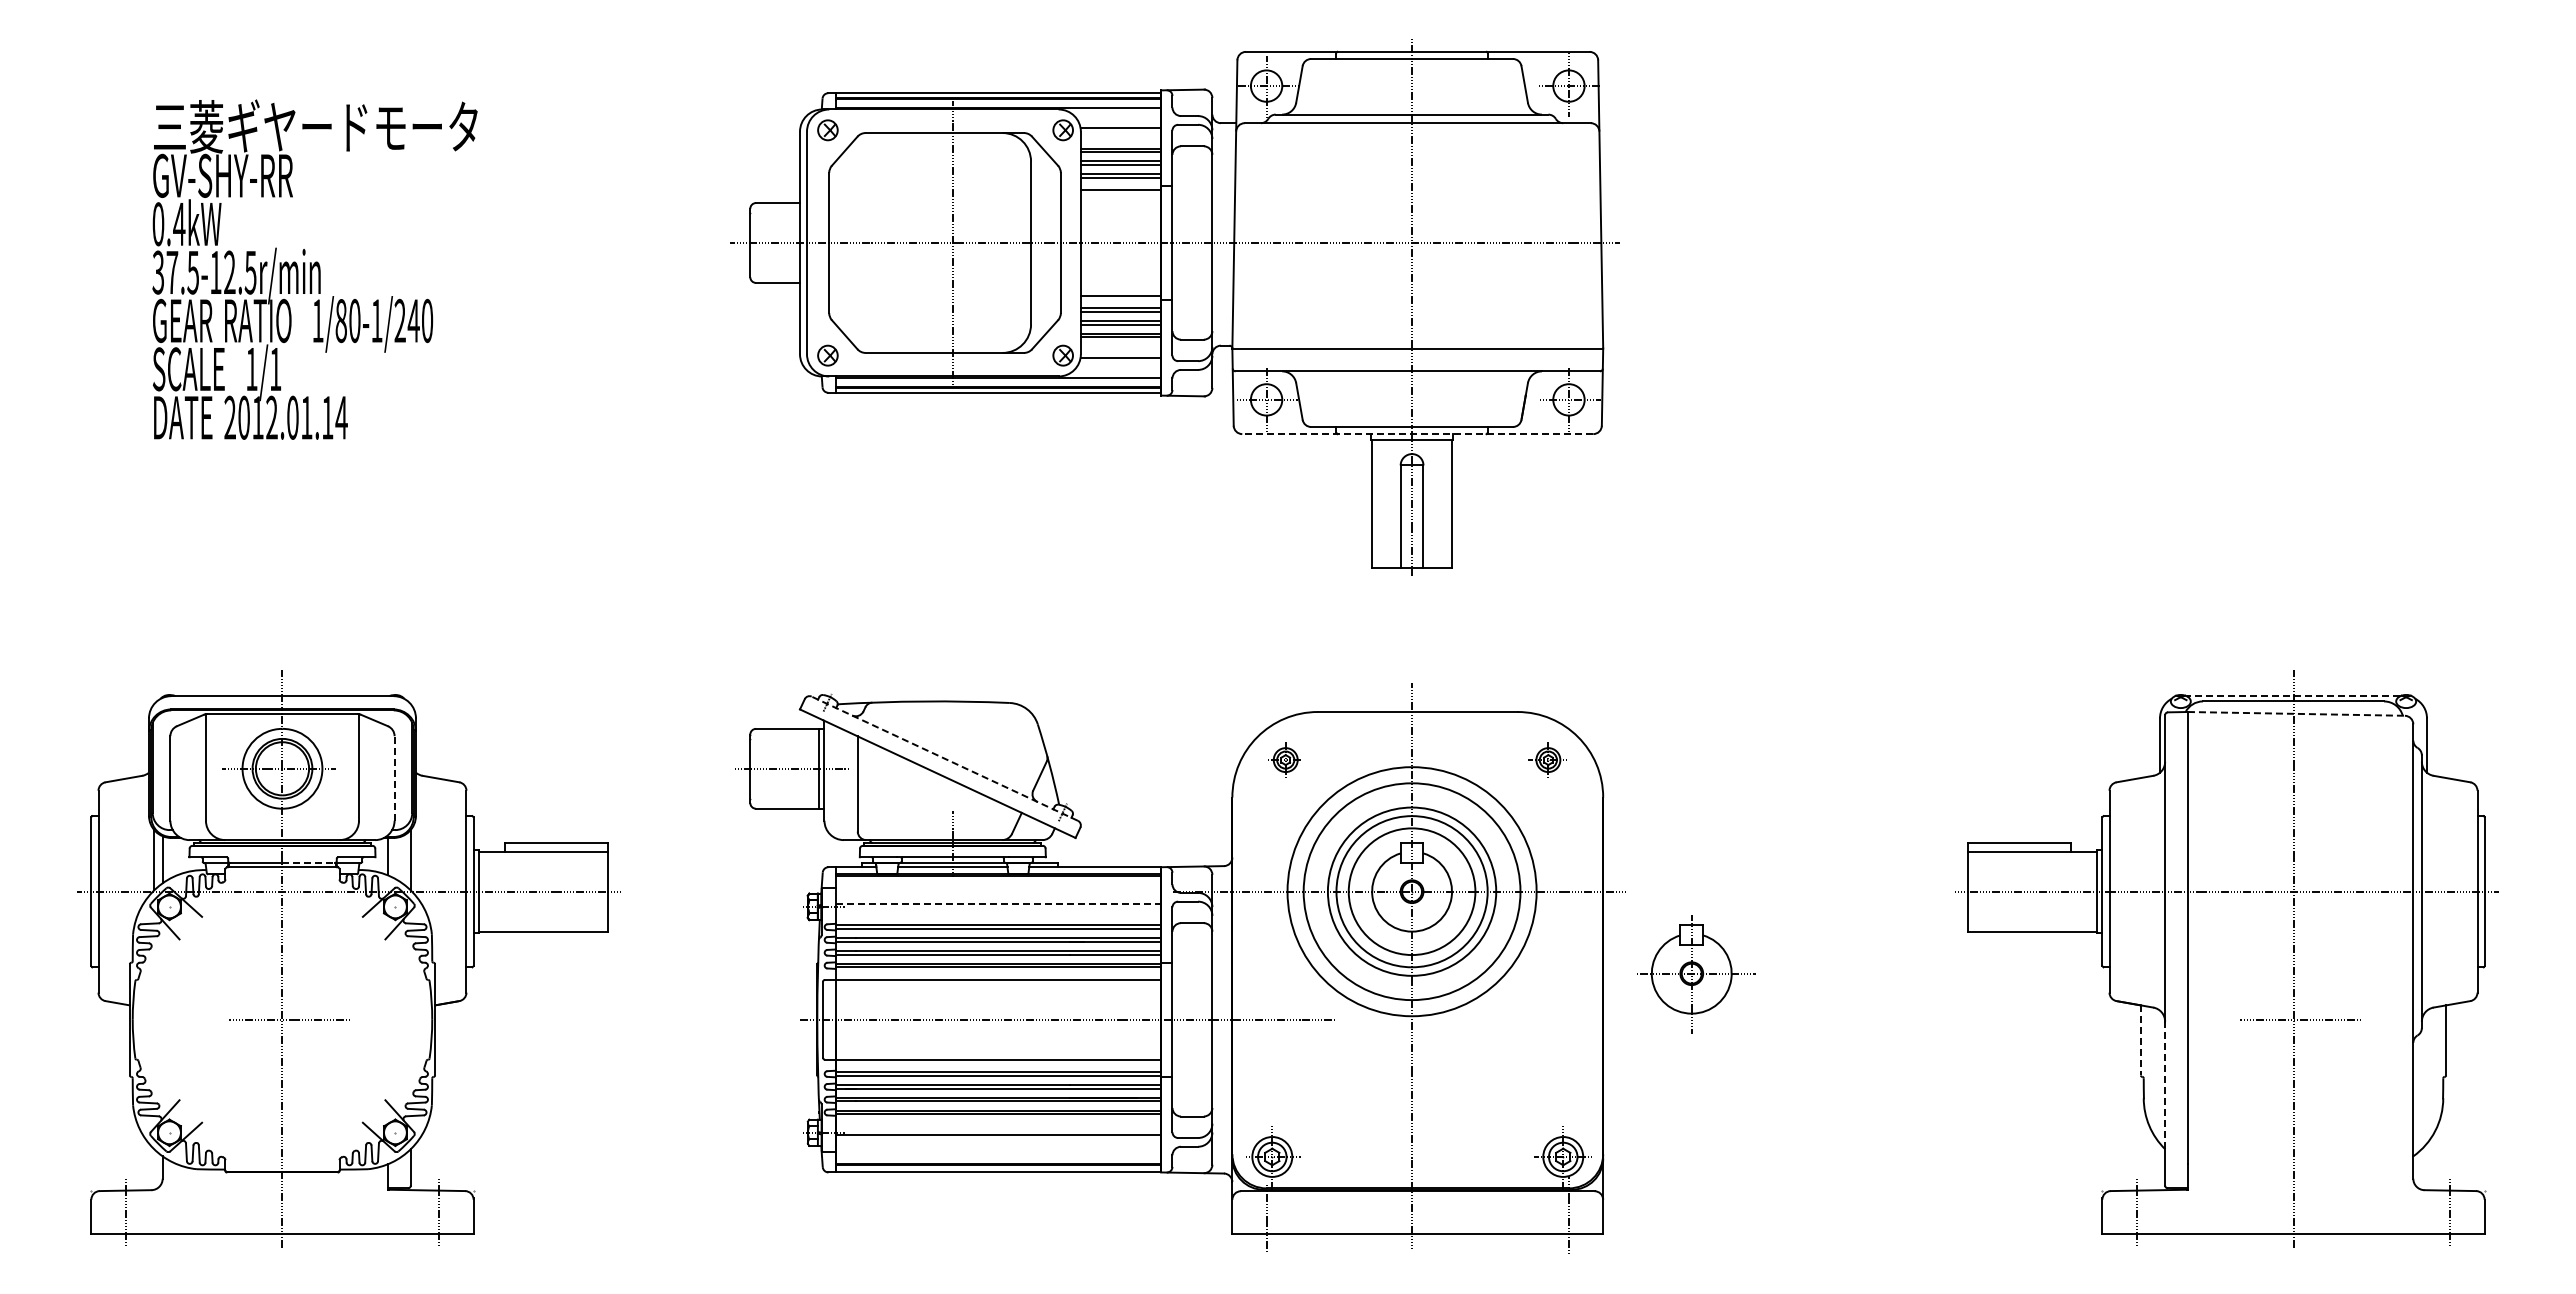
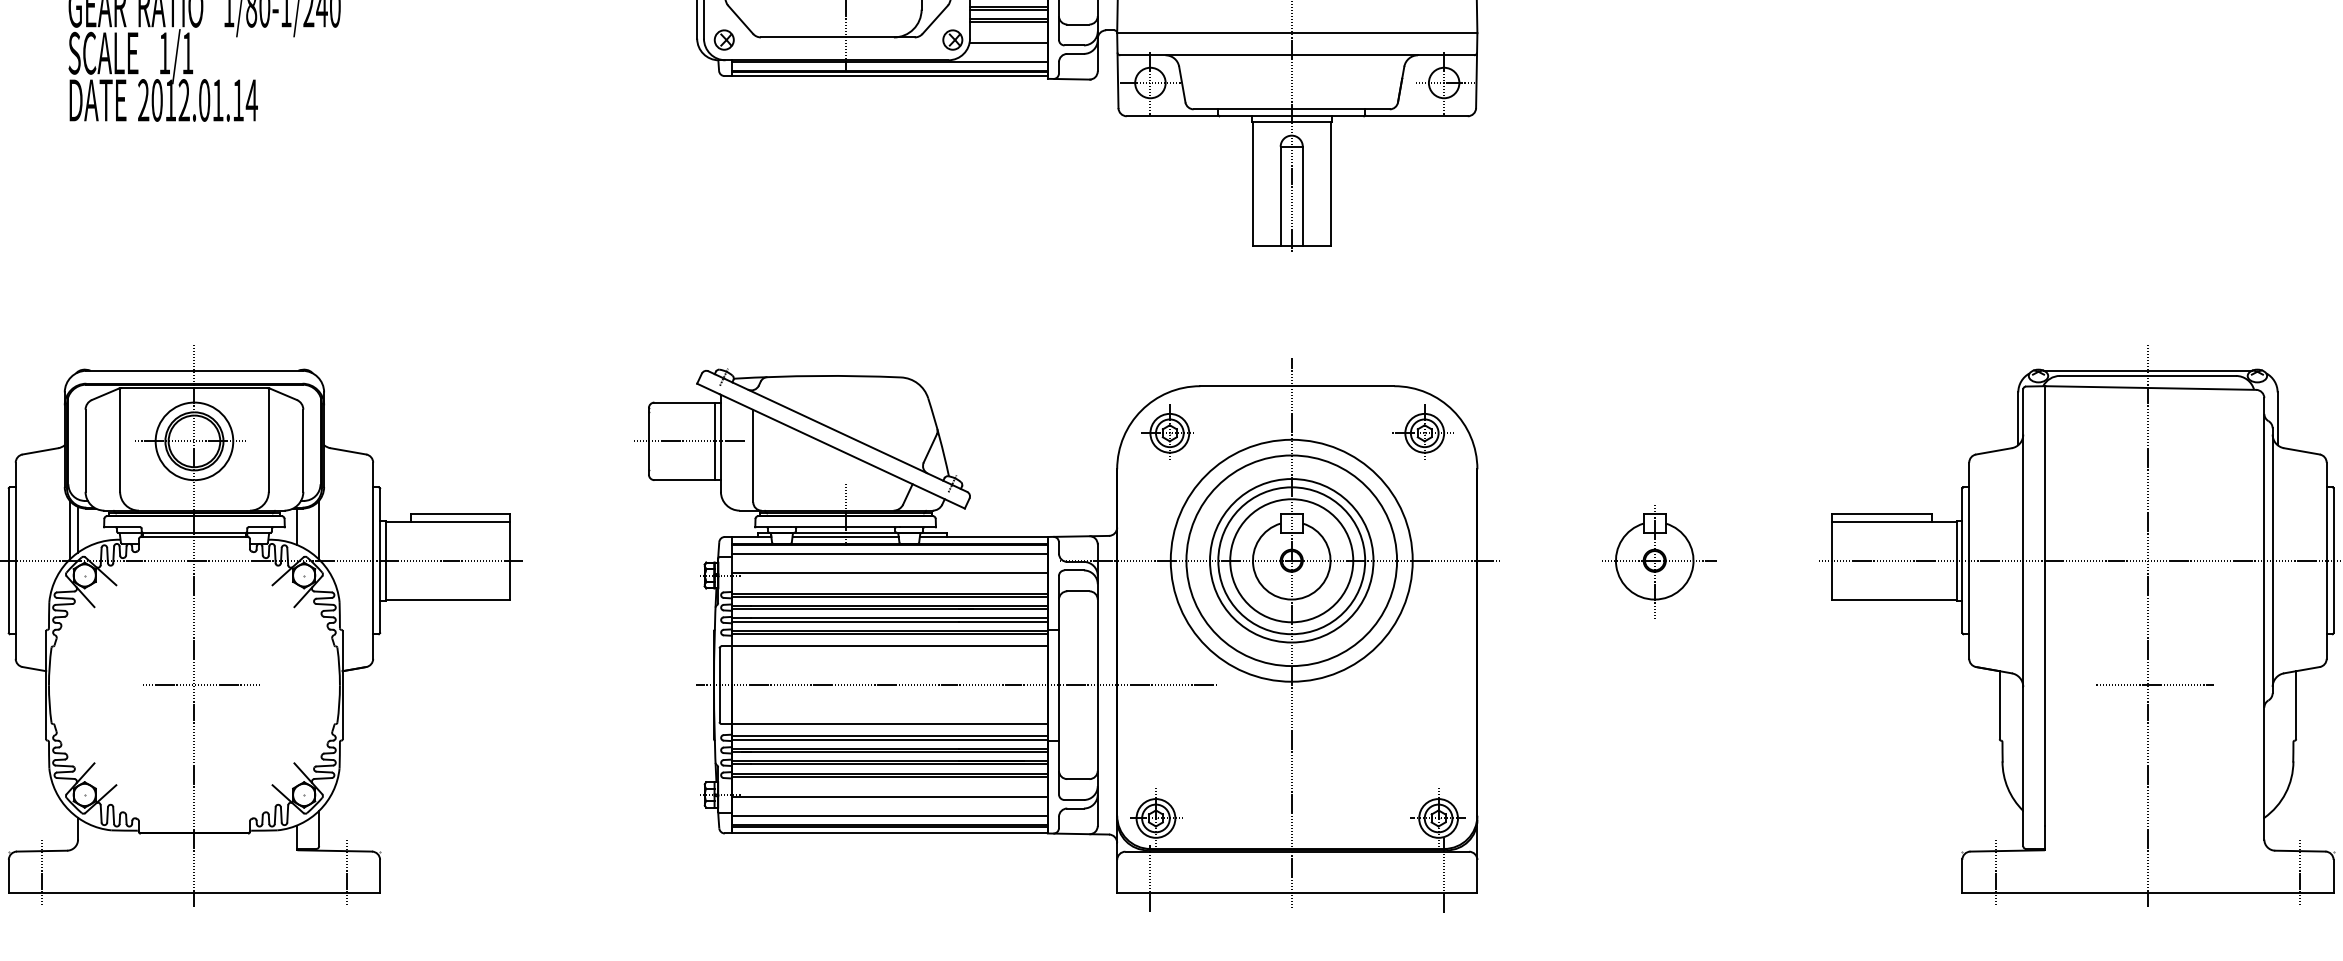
line: (1417, 434) -> (1297, 116), dashed -> solid
line: (2293, 696) -> (2147, 371), dashed -> solid
line: (2296, 713) -> (2150, 387), dashed -> solid
line: (944, 758) -> (837, 431), dashed -> solid
part: (1284, 759) -> (1167, 432), size x1.67
part: (1547, 759) -> (1423, 432), size x1.67
line: (394, 777) -> (303, 449), dashed -> solid
line: (309, 862) -> (220, 532), dashed -> solid
line: (998, 884) -> (889, 553), added
line: (998, 904) -> (889, 573), dashed -> solid
part: (1696, 974) -> (1659, 561), moved
line: (2140, 1040) -> (1999, 705), dashed -> solid
line: (2165, 1085) -> (2023, 749), dashed -> solid
line: (998, 1154) -> (889, 816), added

